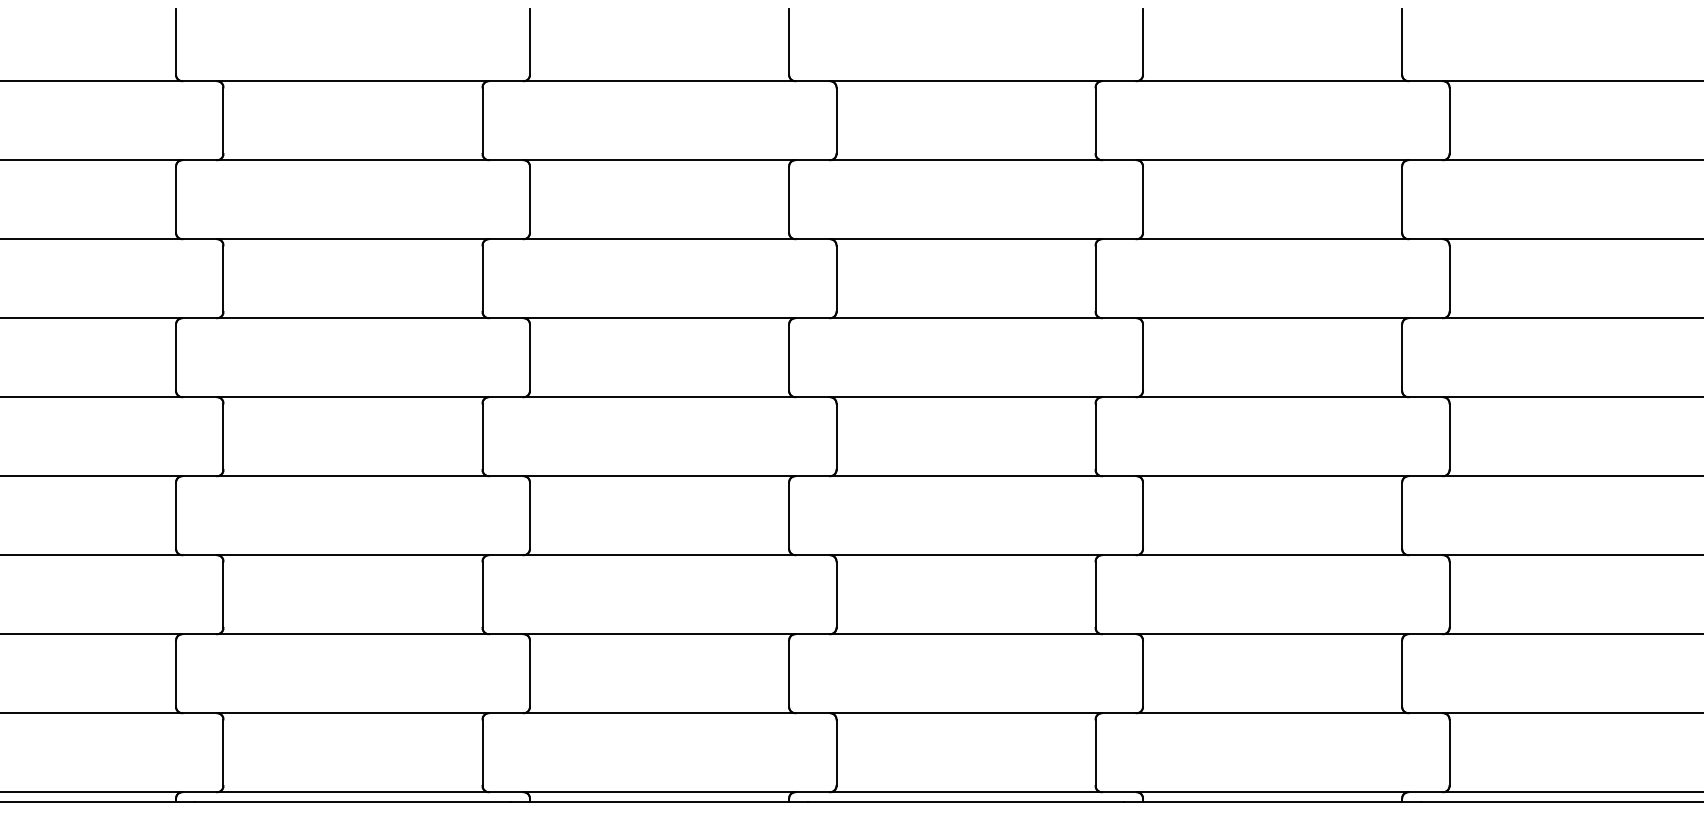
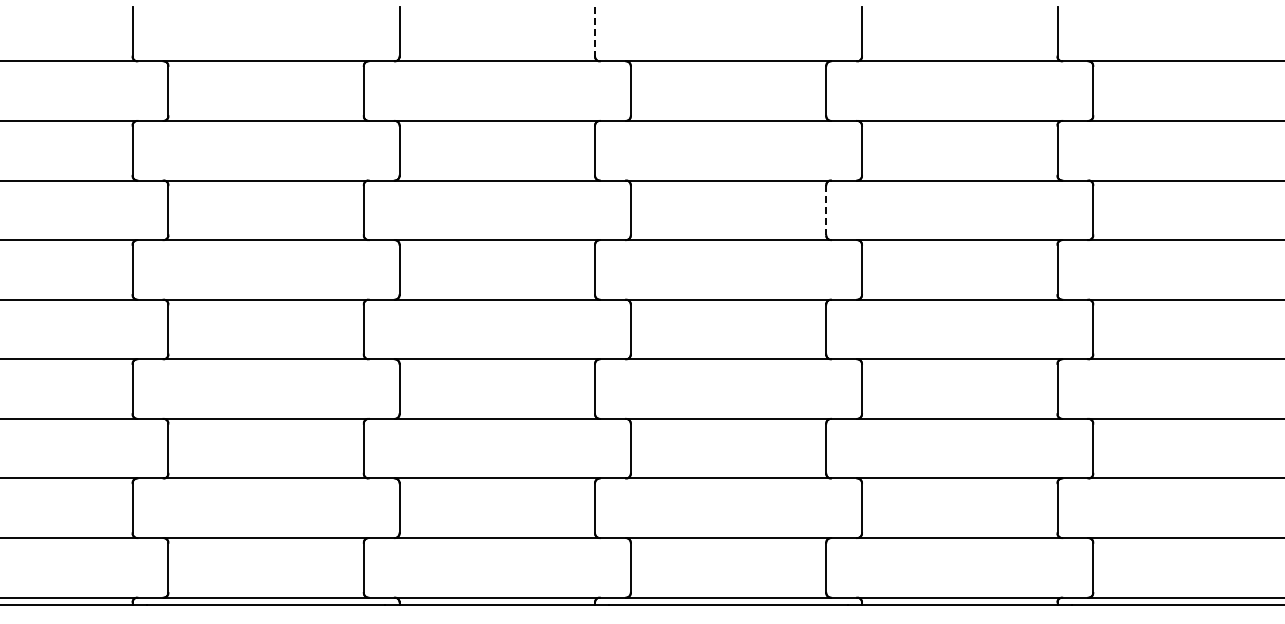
line: (789, 42) -> (595, 32), solid -> dashed
line: (1095, 278) -> (826, 210), solid -> dashed

